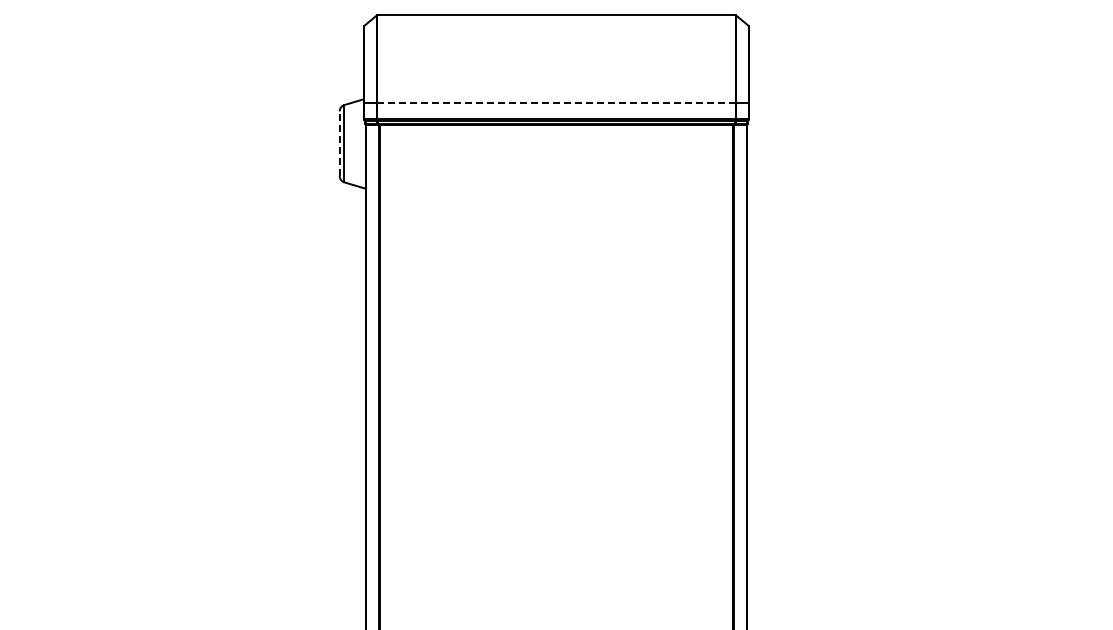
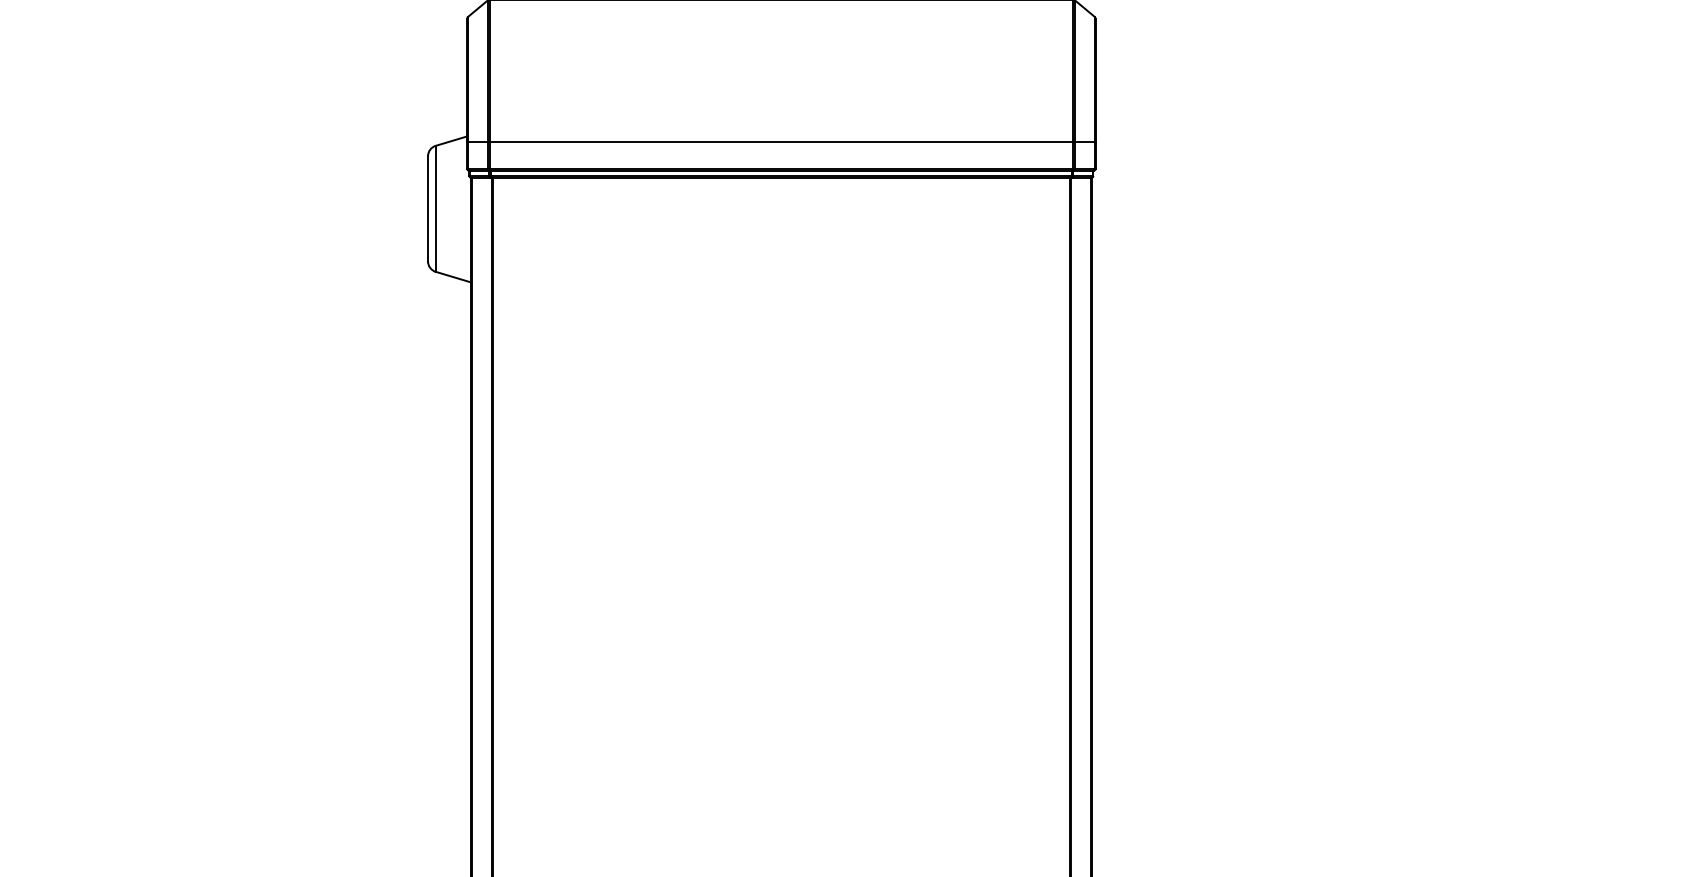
line: (556, 102) -> (781, 141), dashed -> solid
line: (339, 143) -> (427, 208), dashed -> solid

